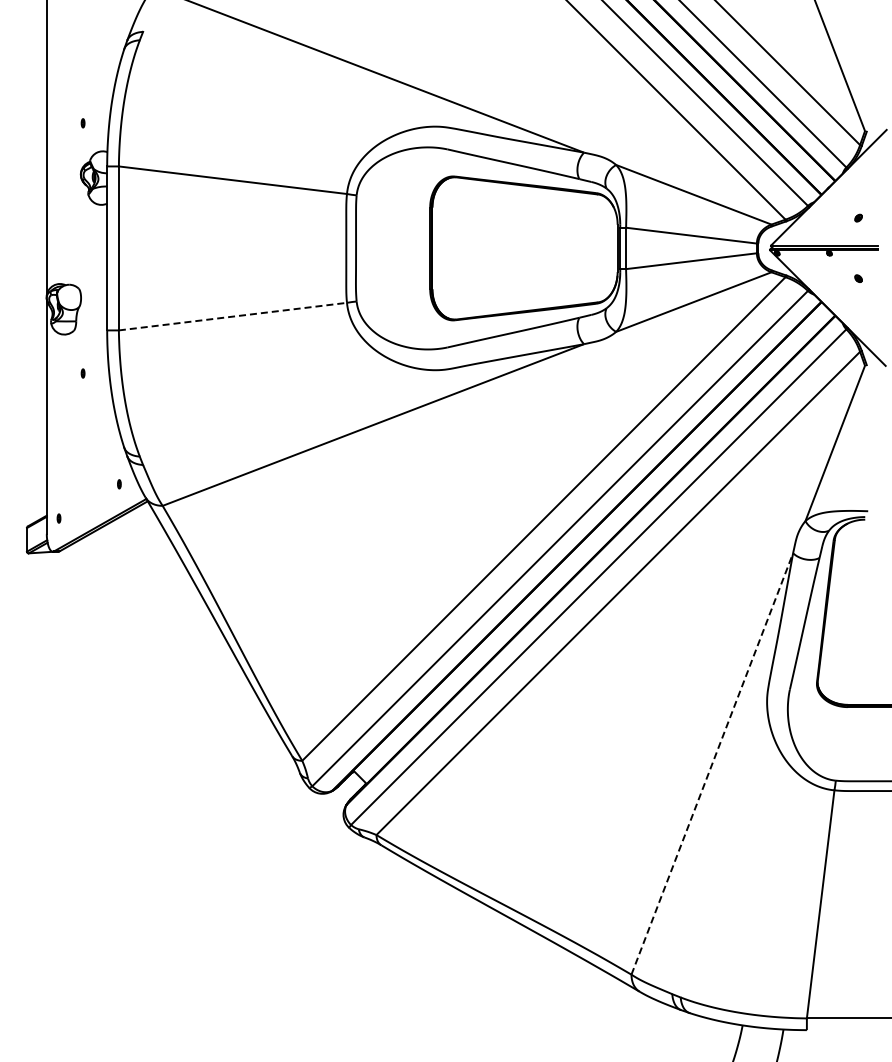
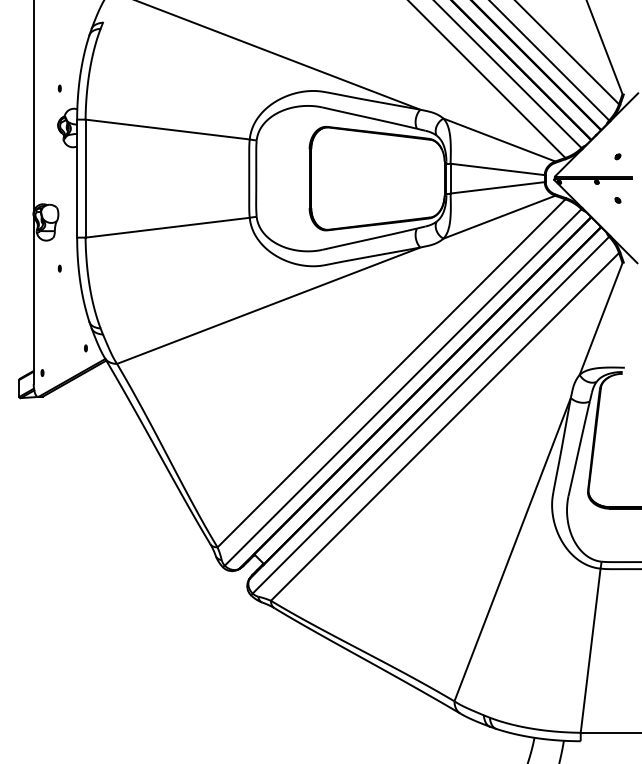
line: (232, 316) -> (167, 227), dashed -> solid
line: (712, 762) -> (512, 548), dashed -> solid

